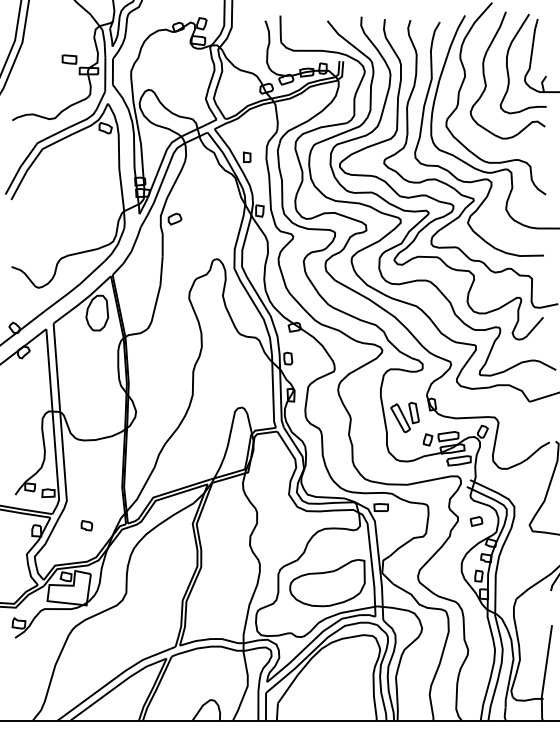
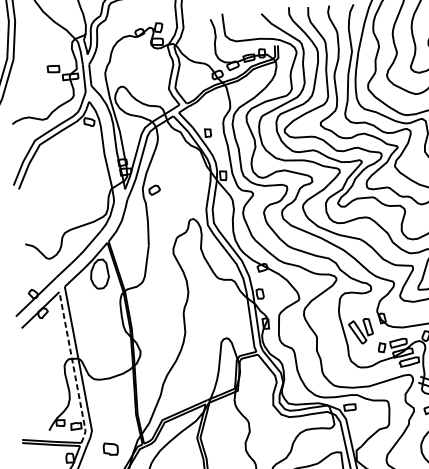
line: (53, 423) -> (73, 368), solid -> dashed
part: (86, 525) -> (110, 449), size x1.6

